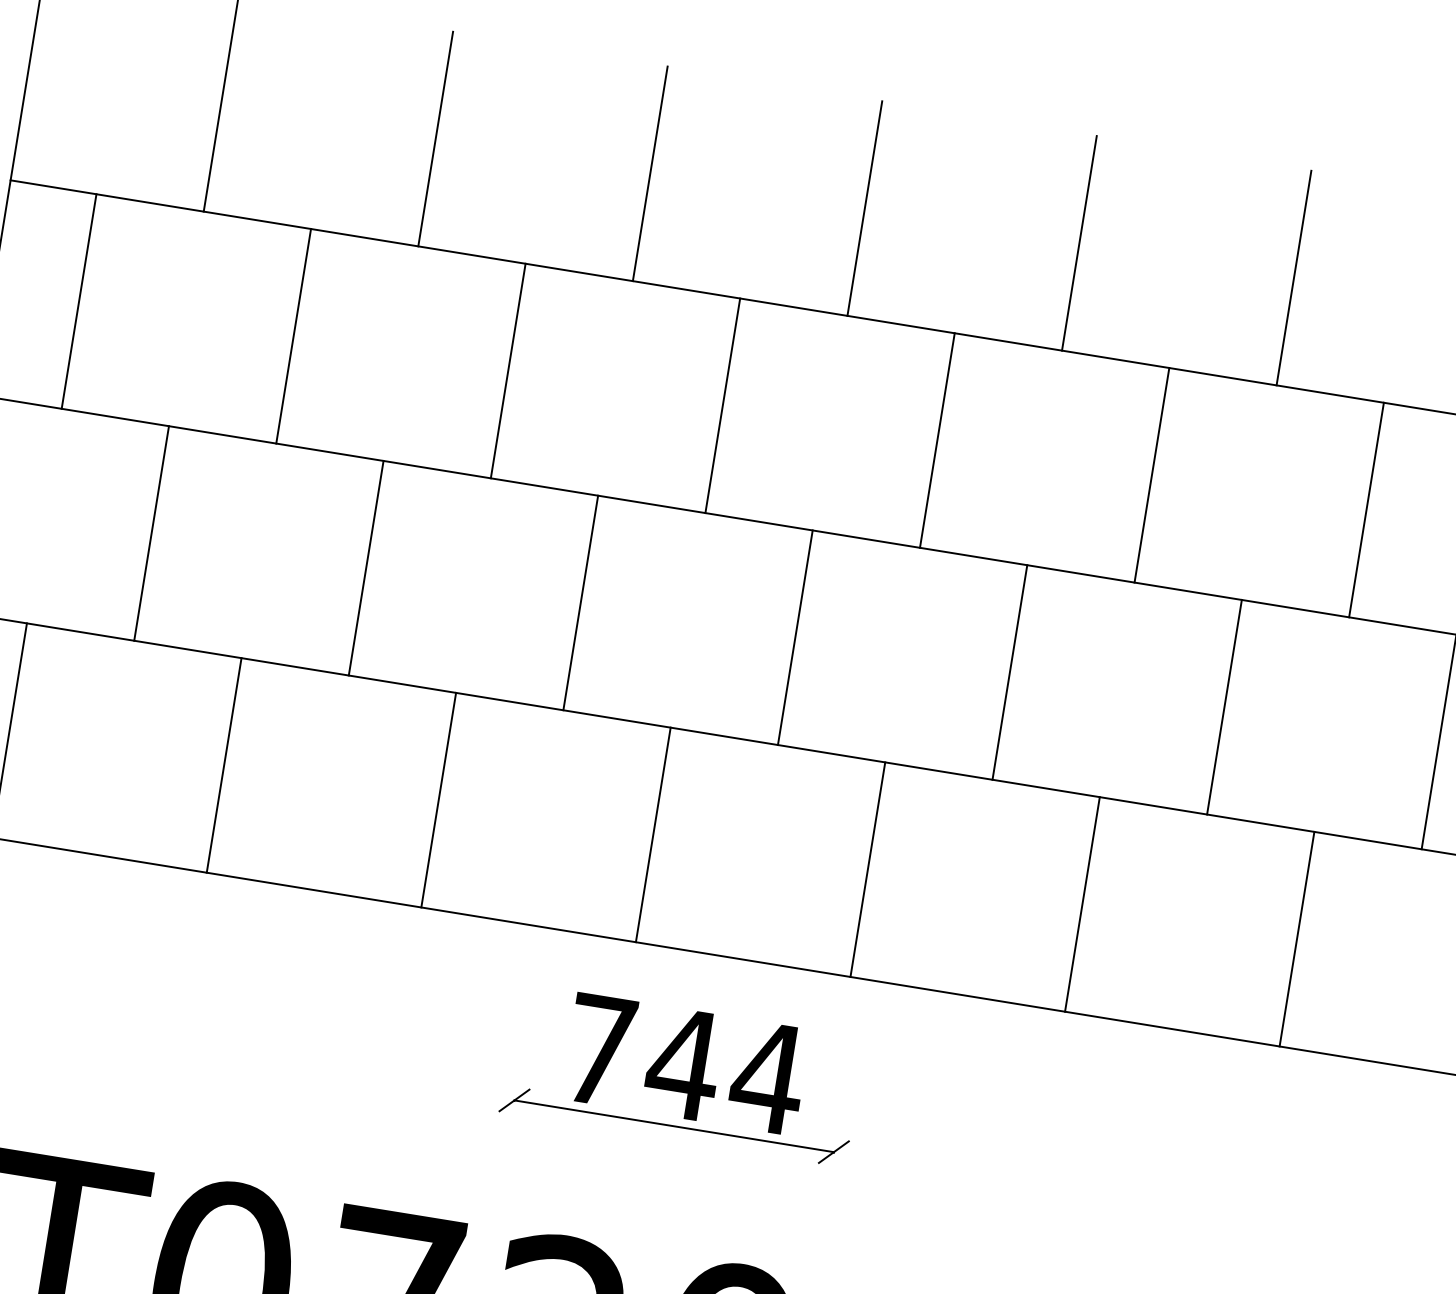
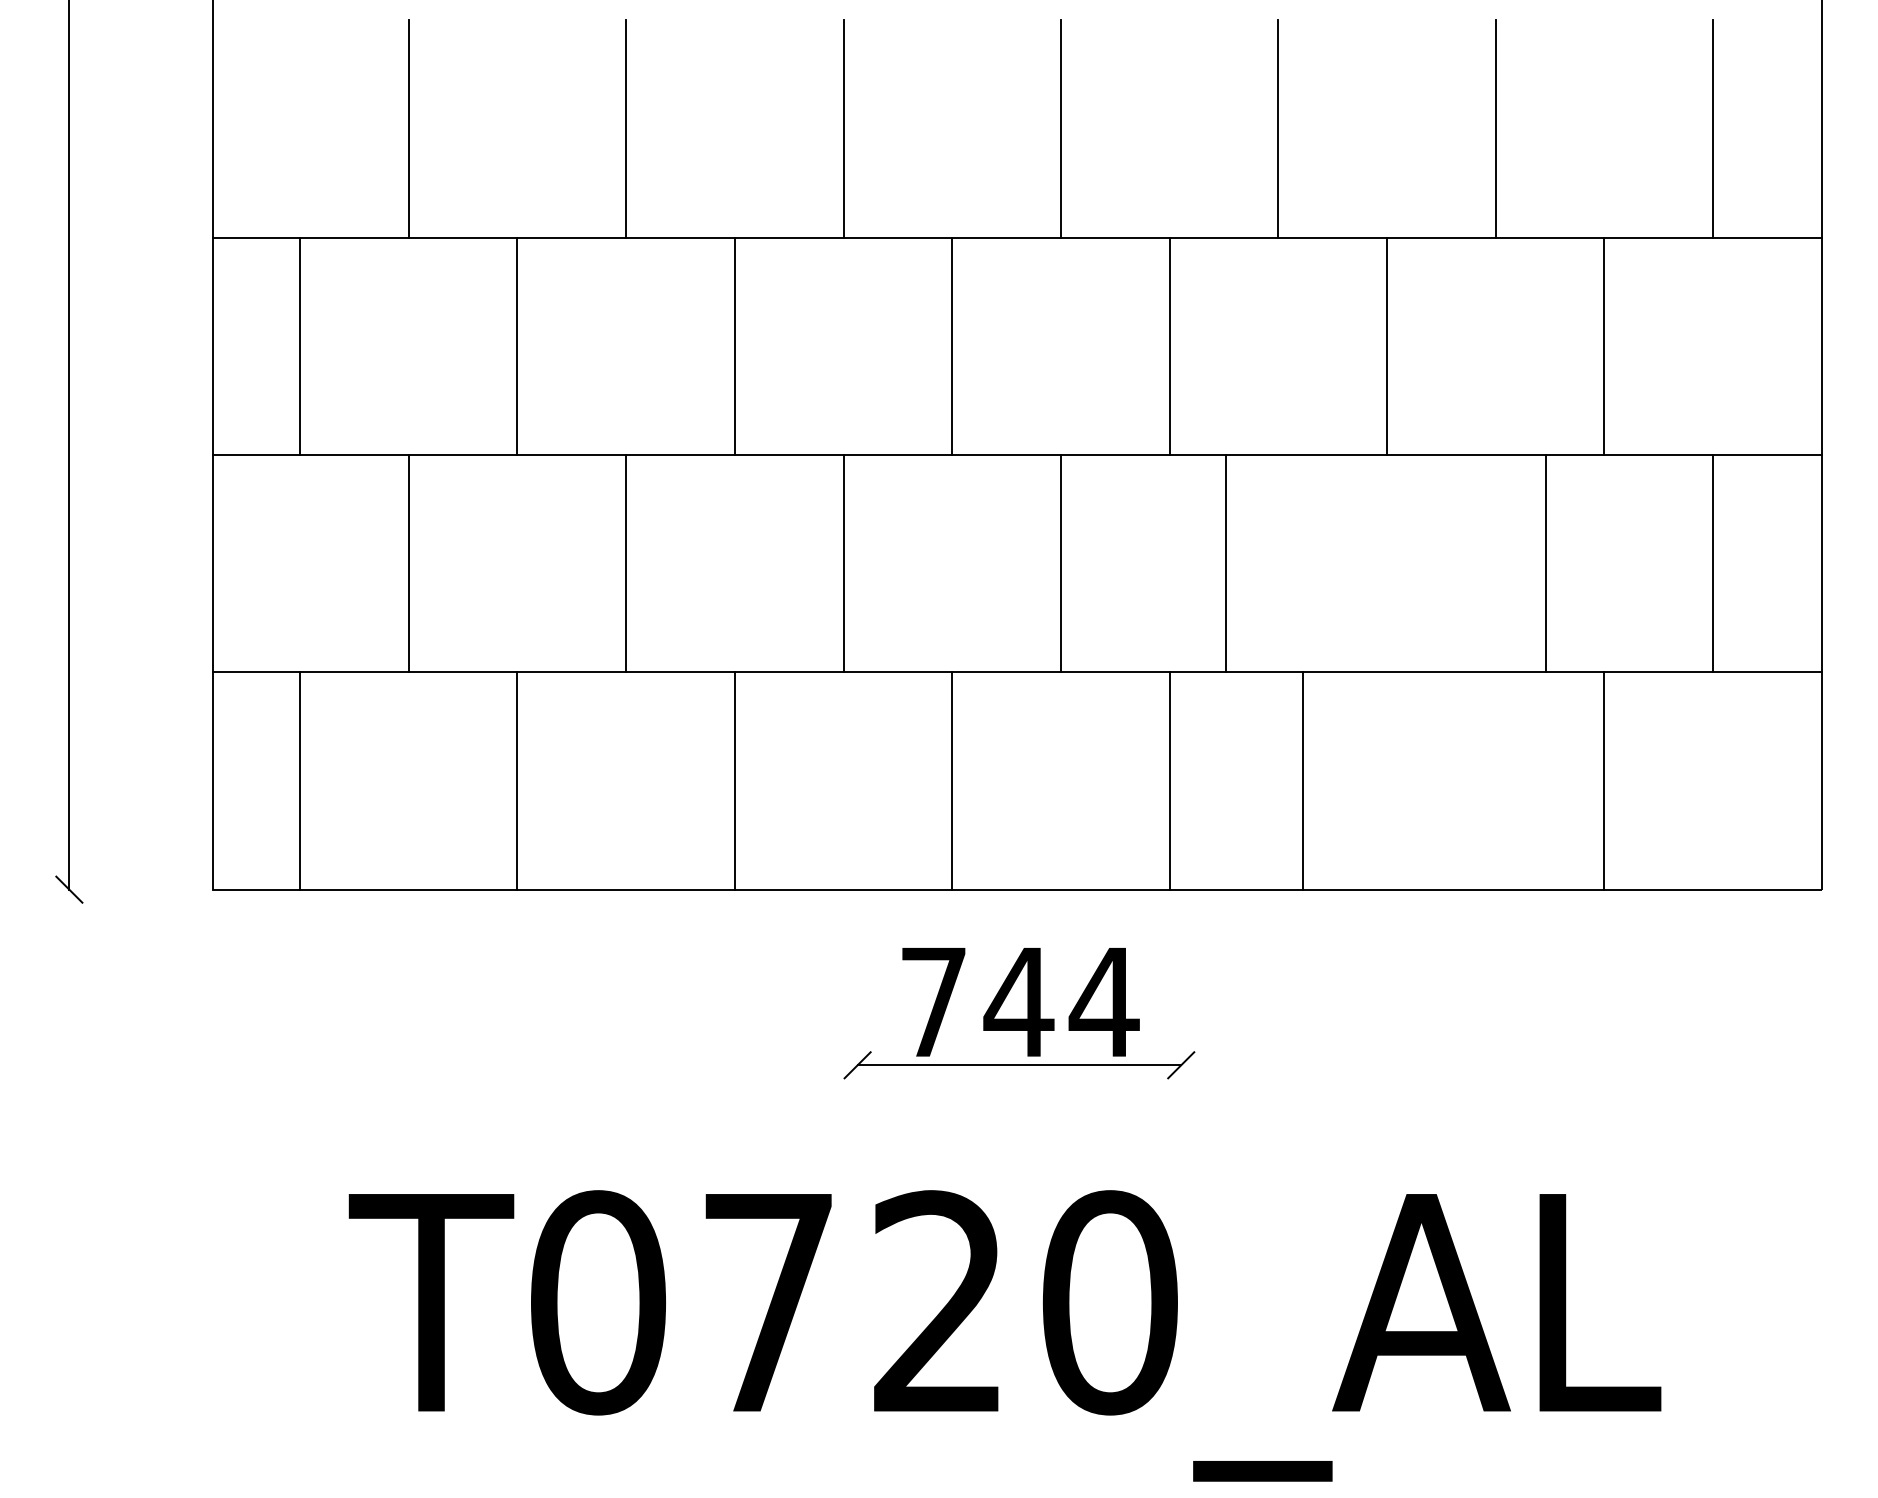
line: (1010, 672) -> (1226, 563), moved
line: (1224, 707) -> (1545, 563), moved
line: (1082, 903) -> (1302, 780), moved

